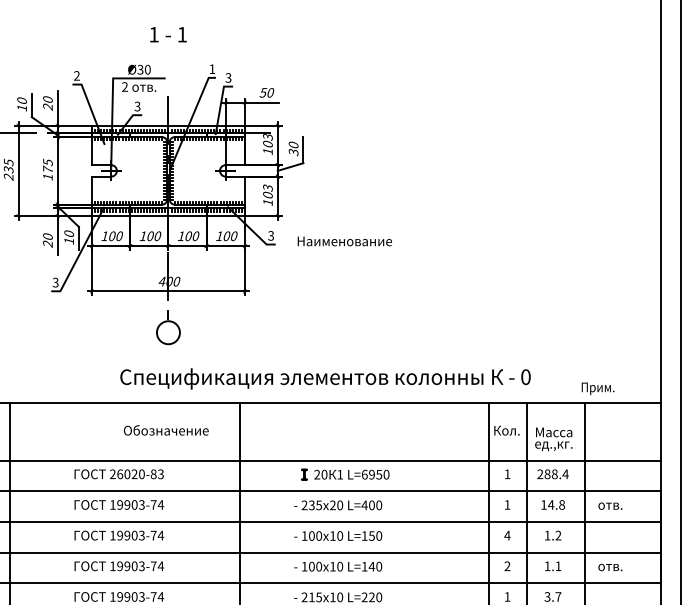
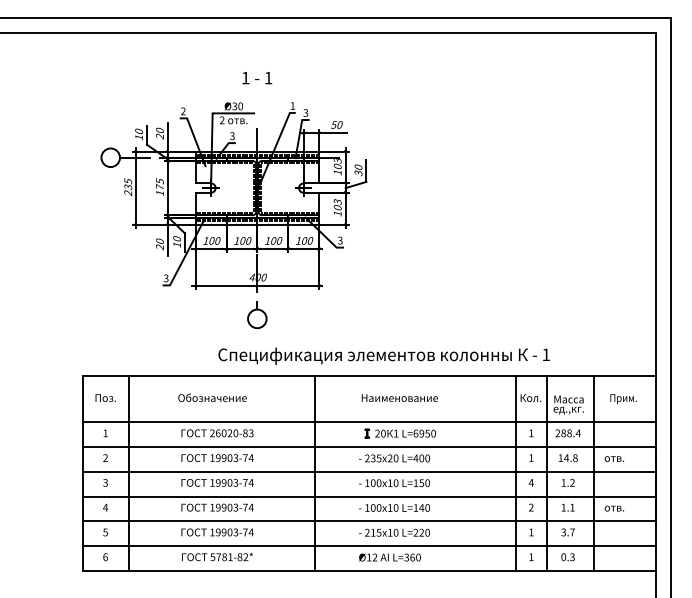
text: (344, 240) -> (399, 397), moved
text: (526, 376) -> (546, 354), 0 -> 1
text: (598, 389) -> (623, 399), moved
text: (166, 429) -> (212, 397), moved

